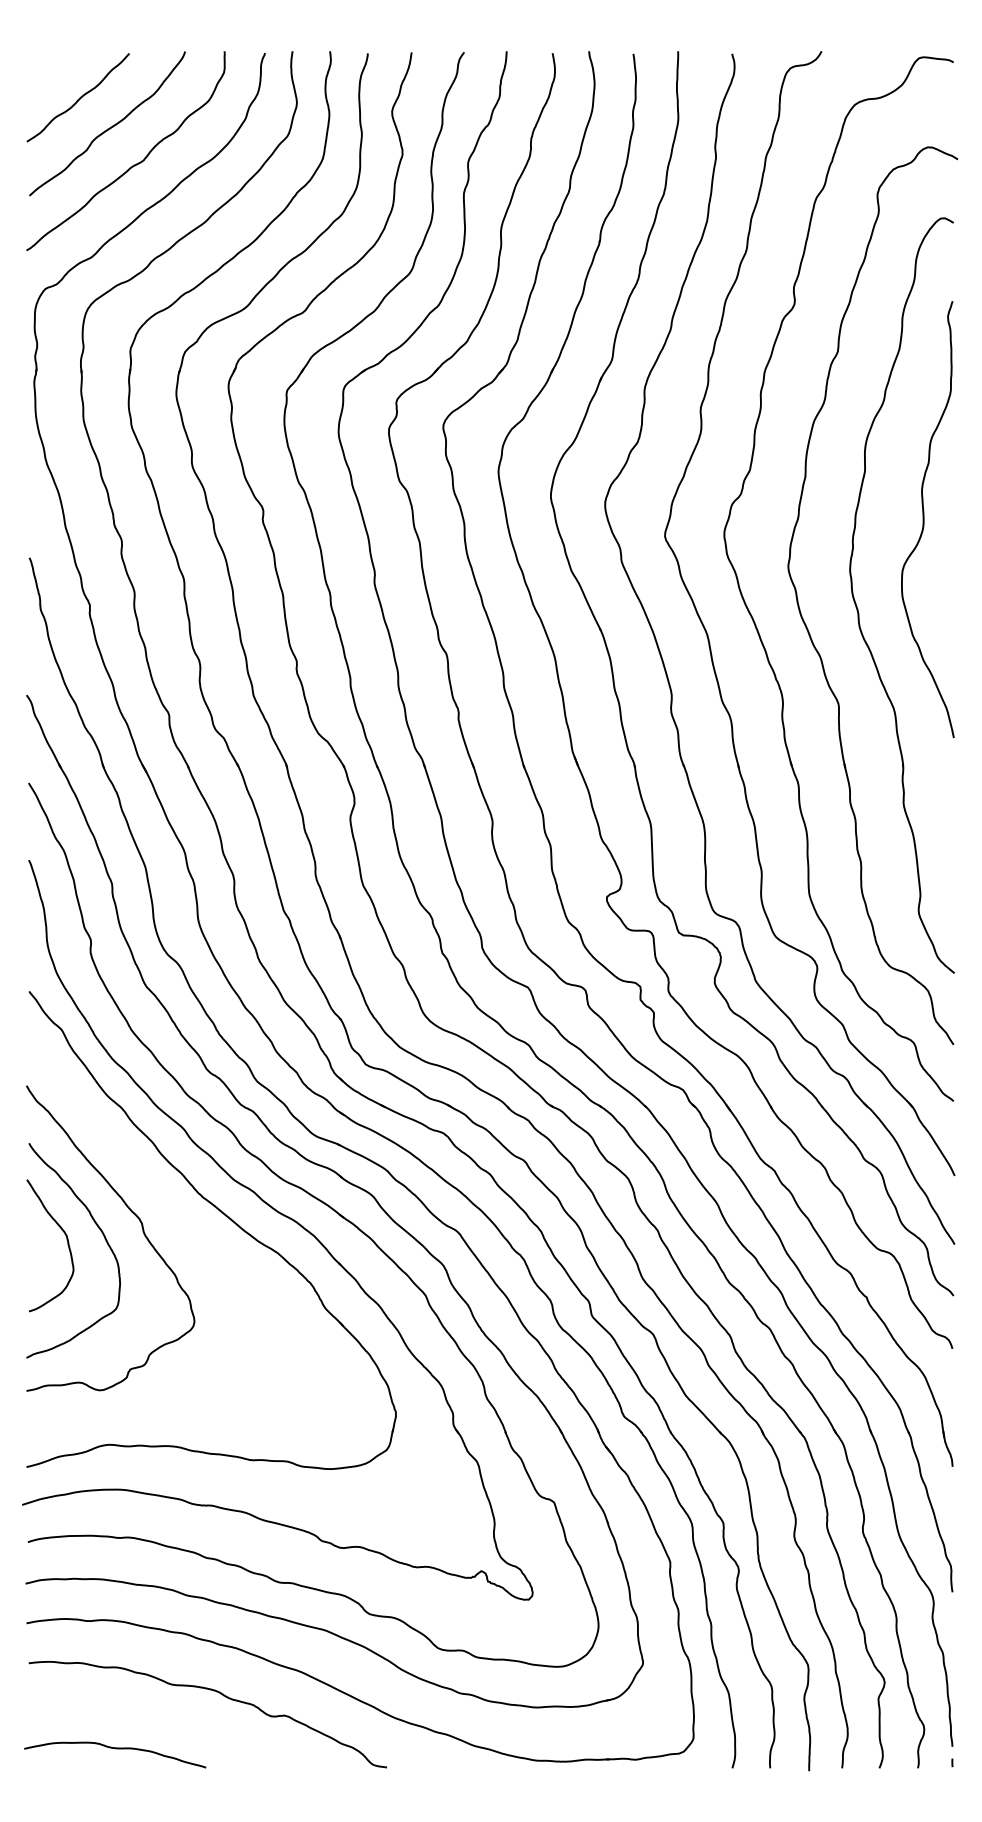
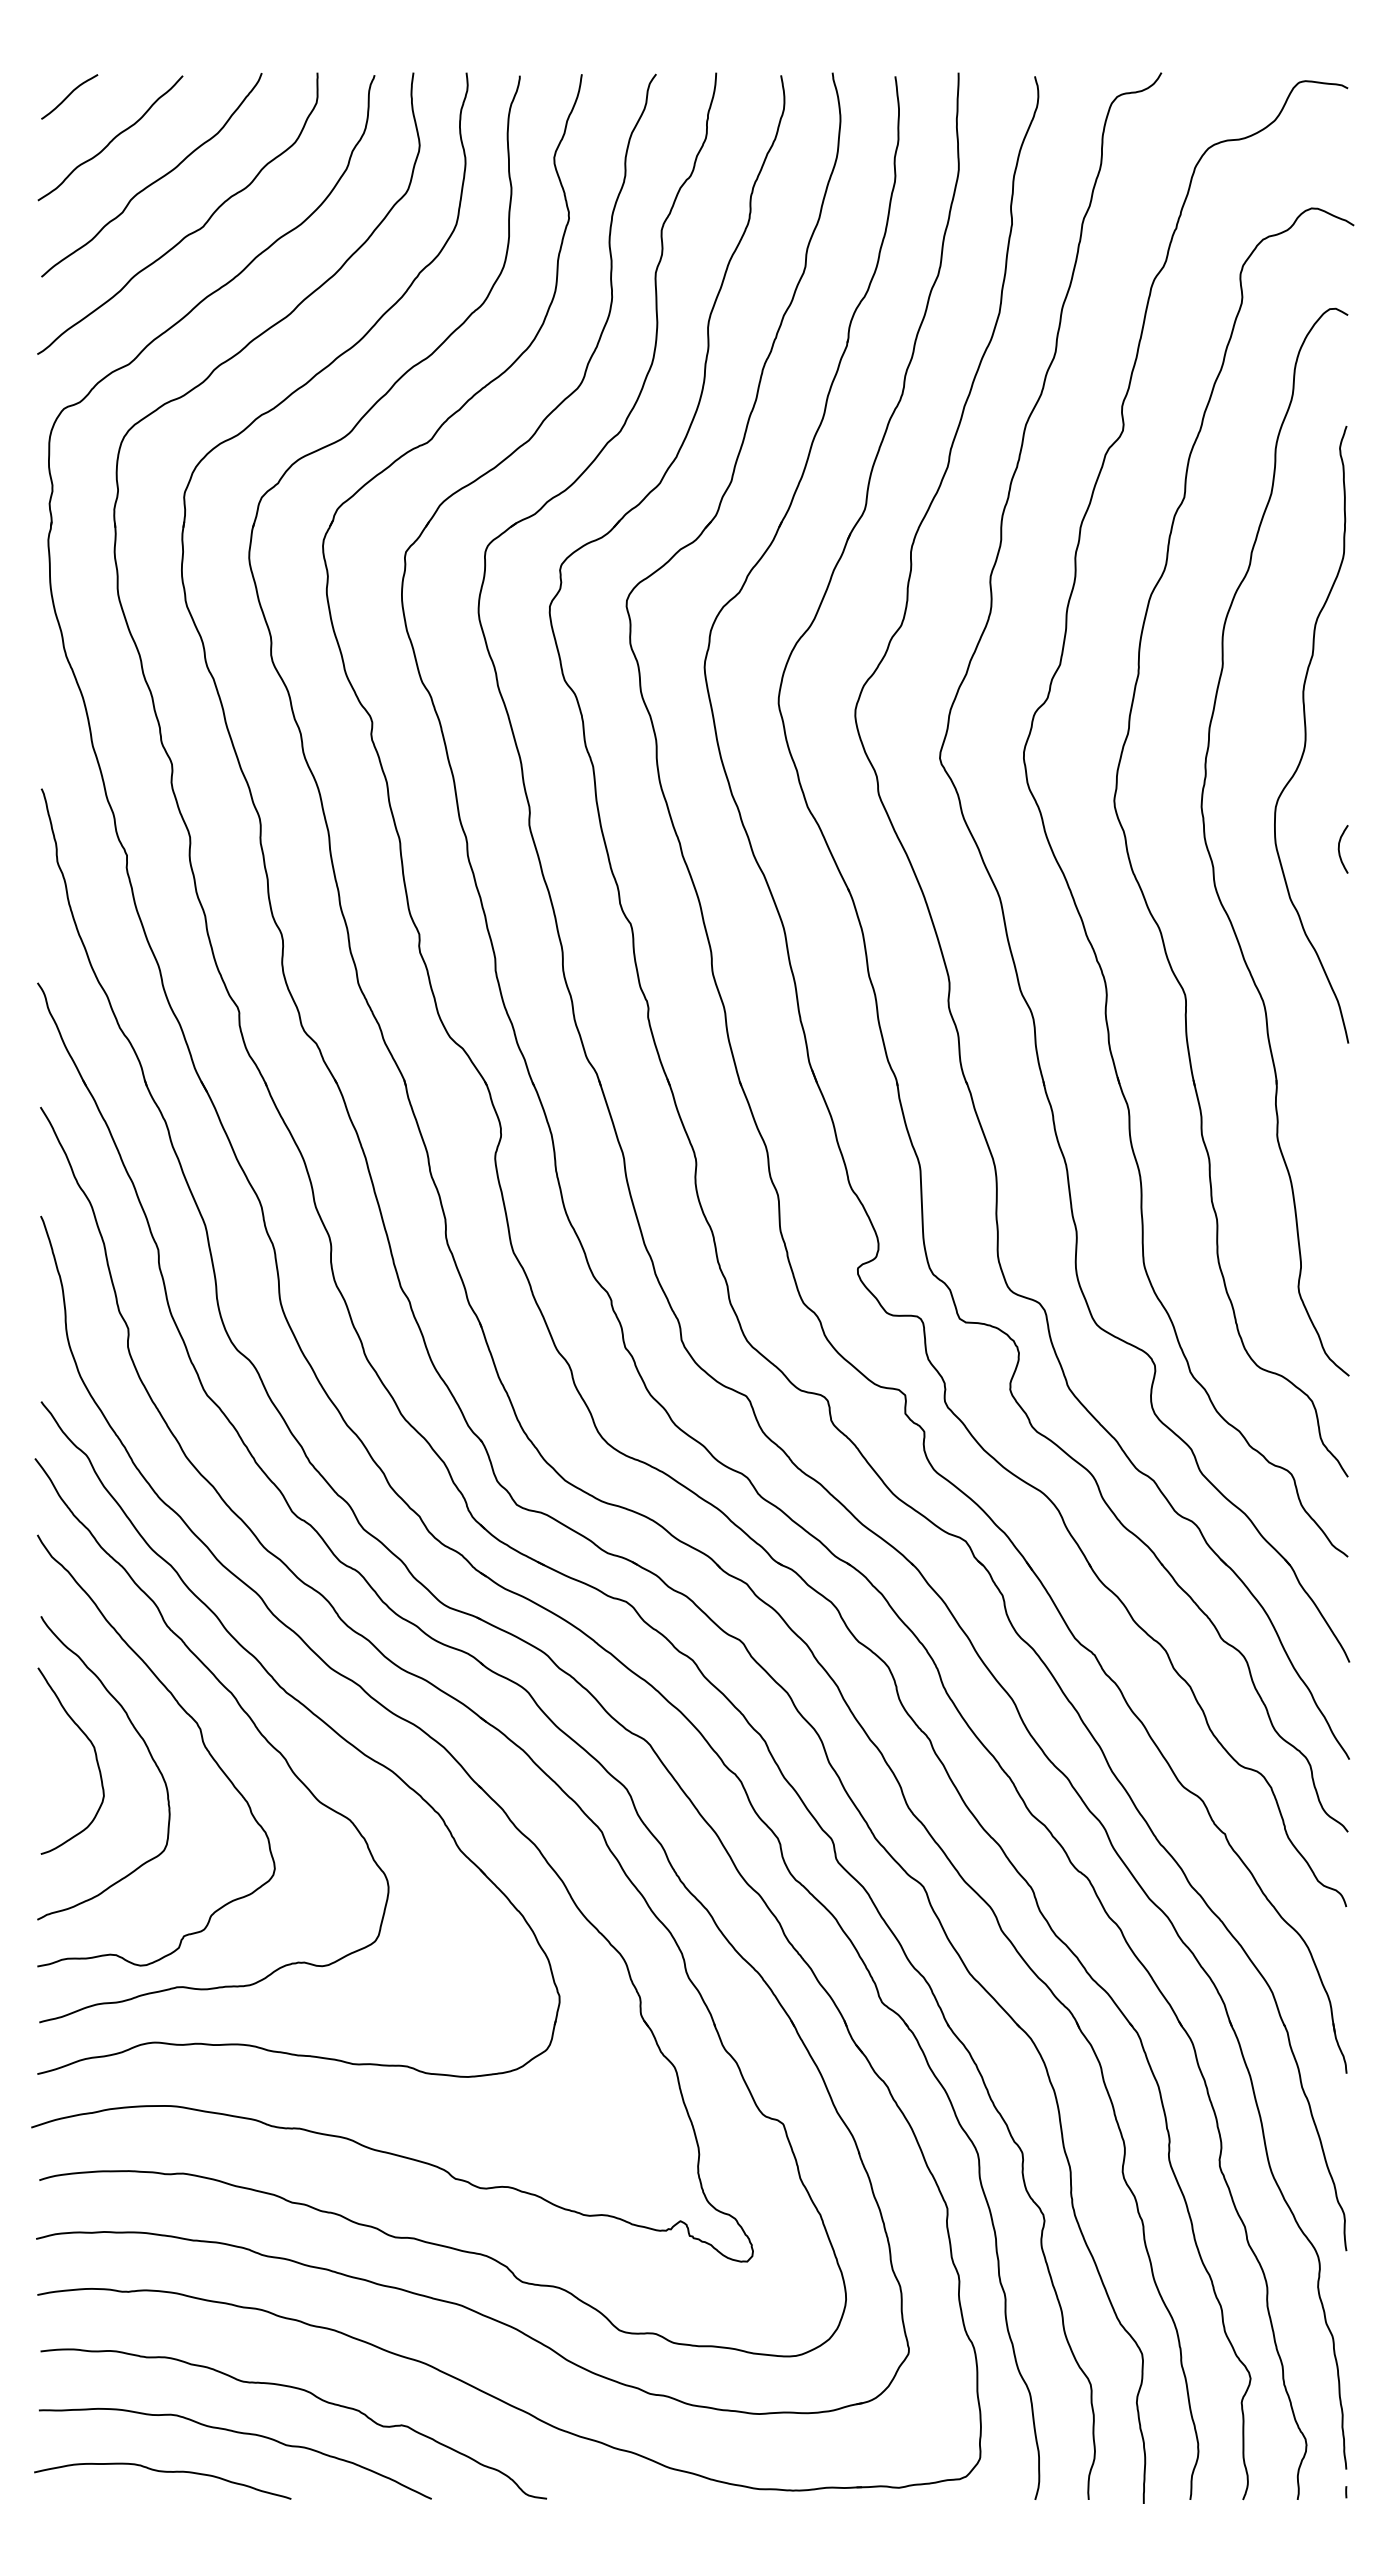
curve: (49, 68) -> (69, 96), added
curve: (947, 600) -> (1339, 849), added
curve: (170, 1209) -> (241, 1709), added
curve: (168, 1721) -> (237, 2433), added

